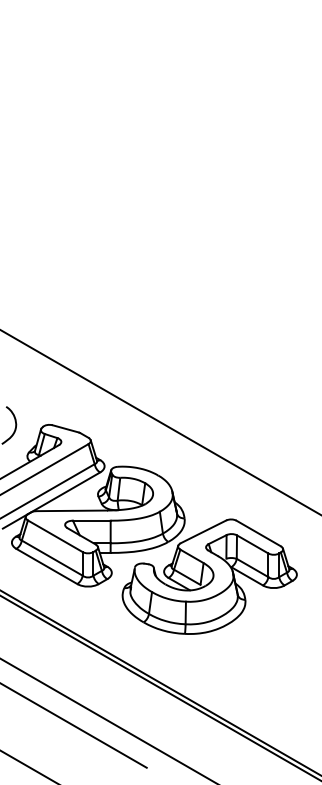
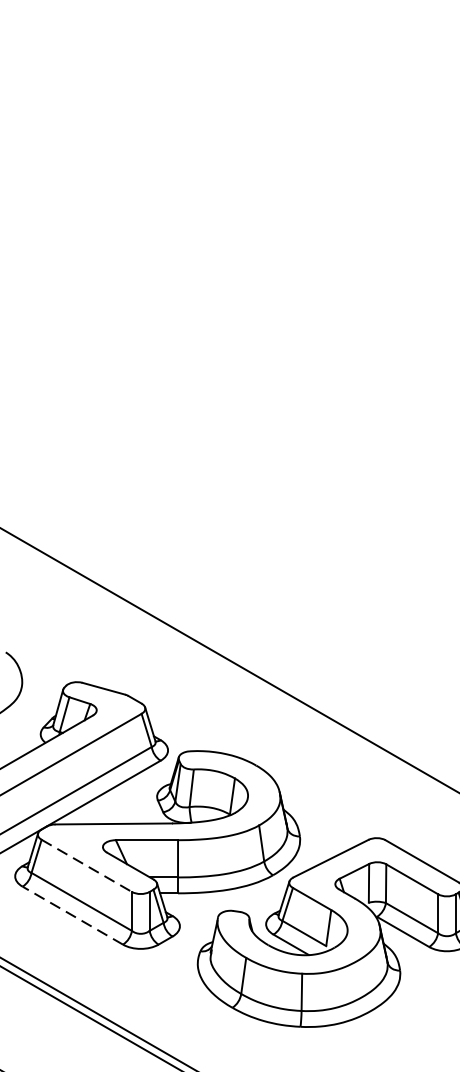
line: (55, 536) -> (87, 866), solid -> dashed
line: (46, 566) -> (72, 915), solid -> dashed

